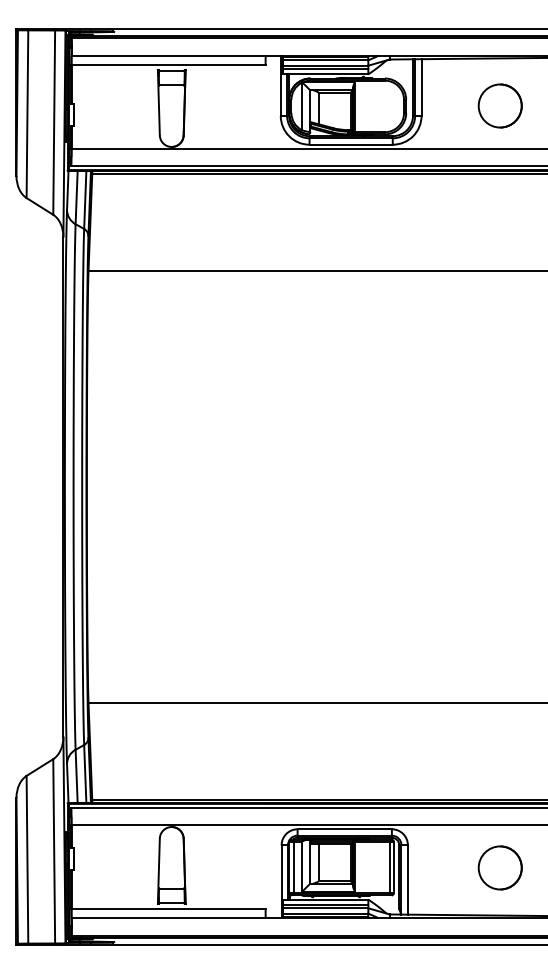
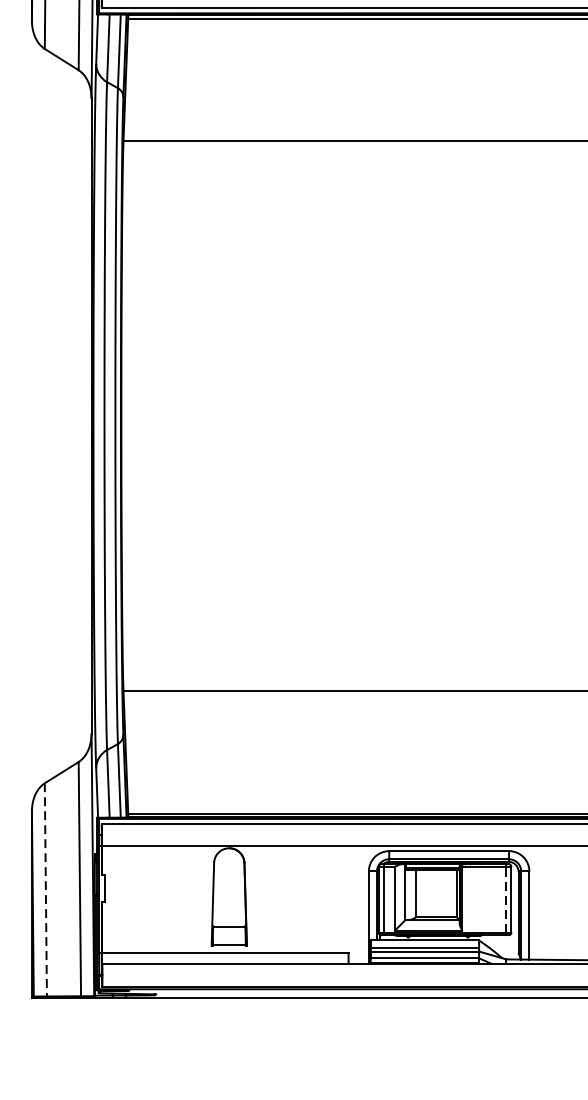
line: (27, 859) -> (45, 889), solid -> dashed
line: (389, 867) -> (505, 899), solid -> dashed

